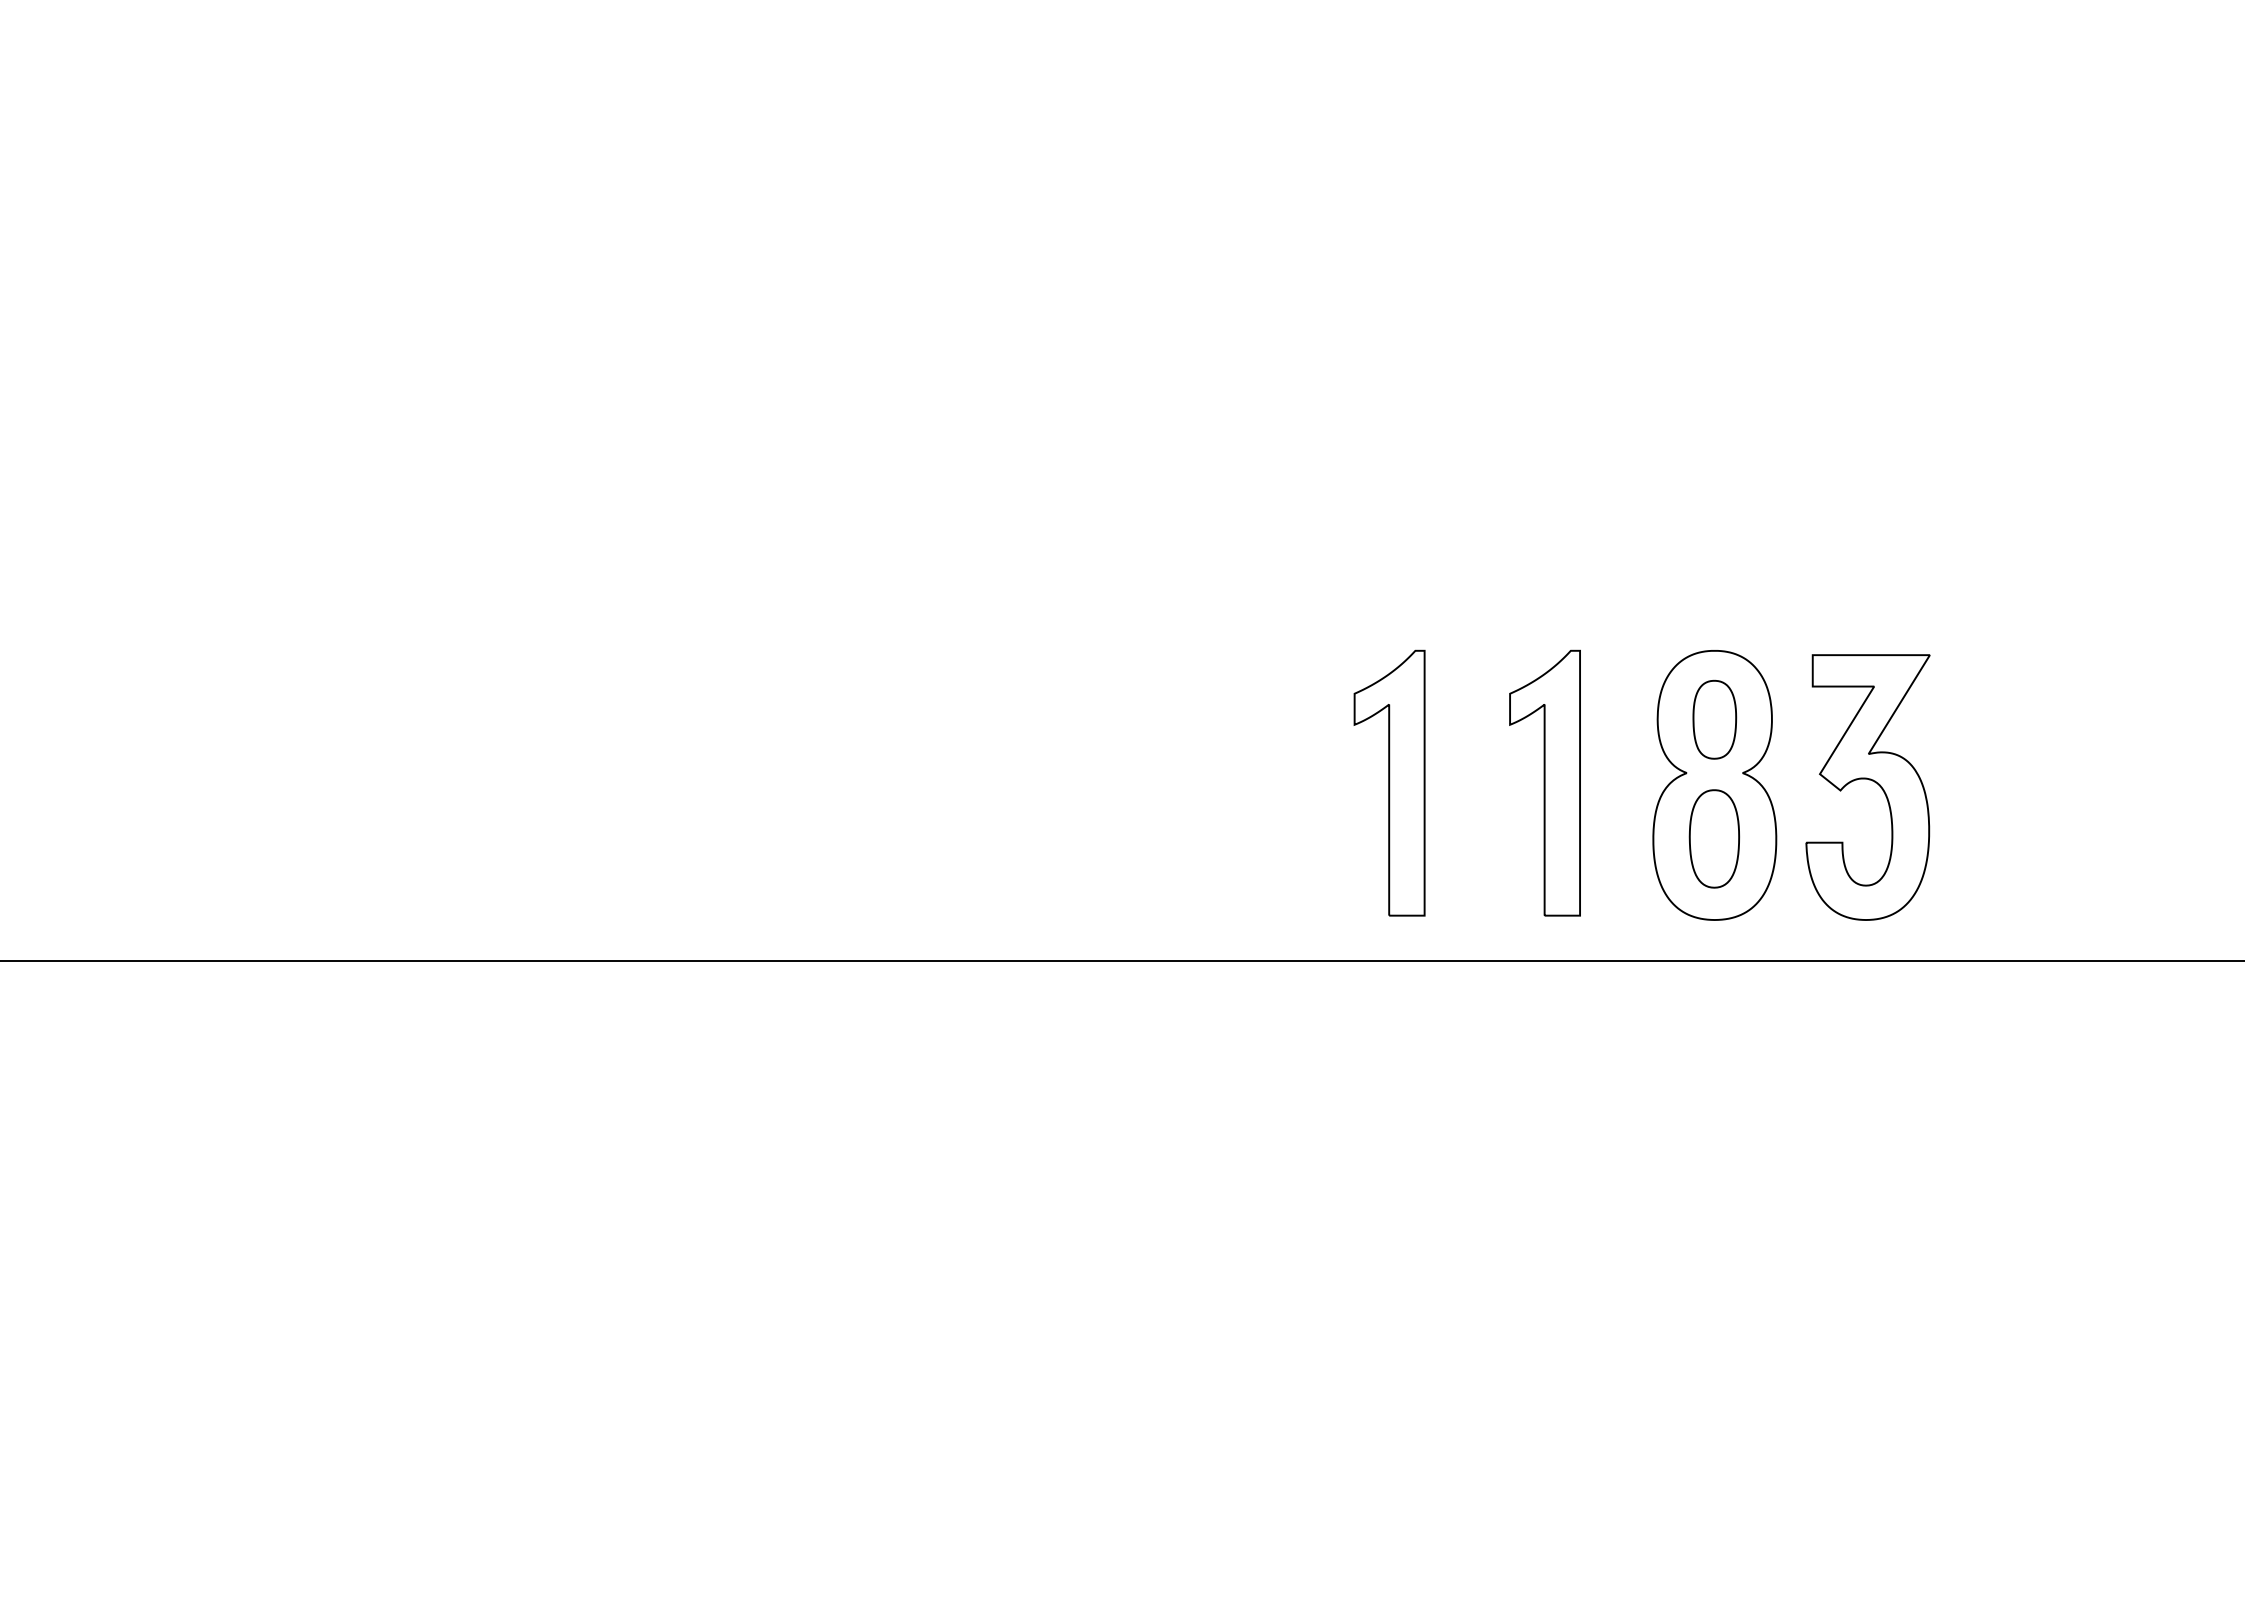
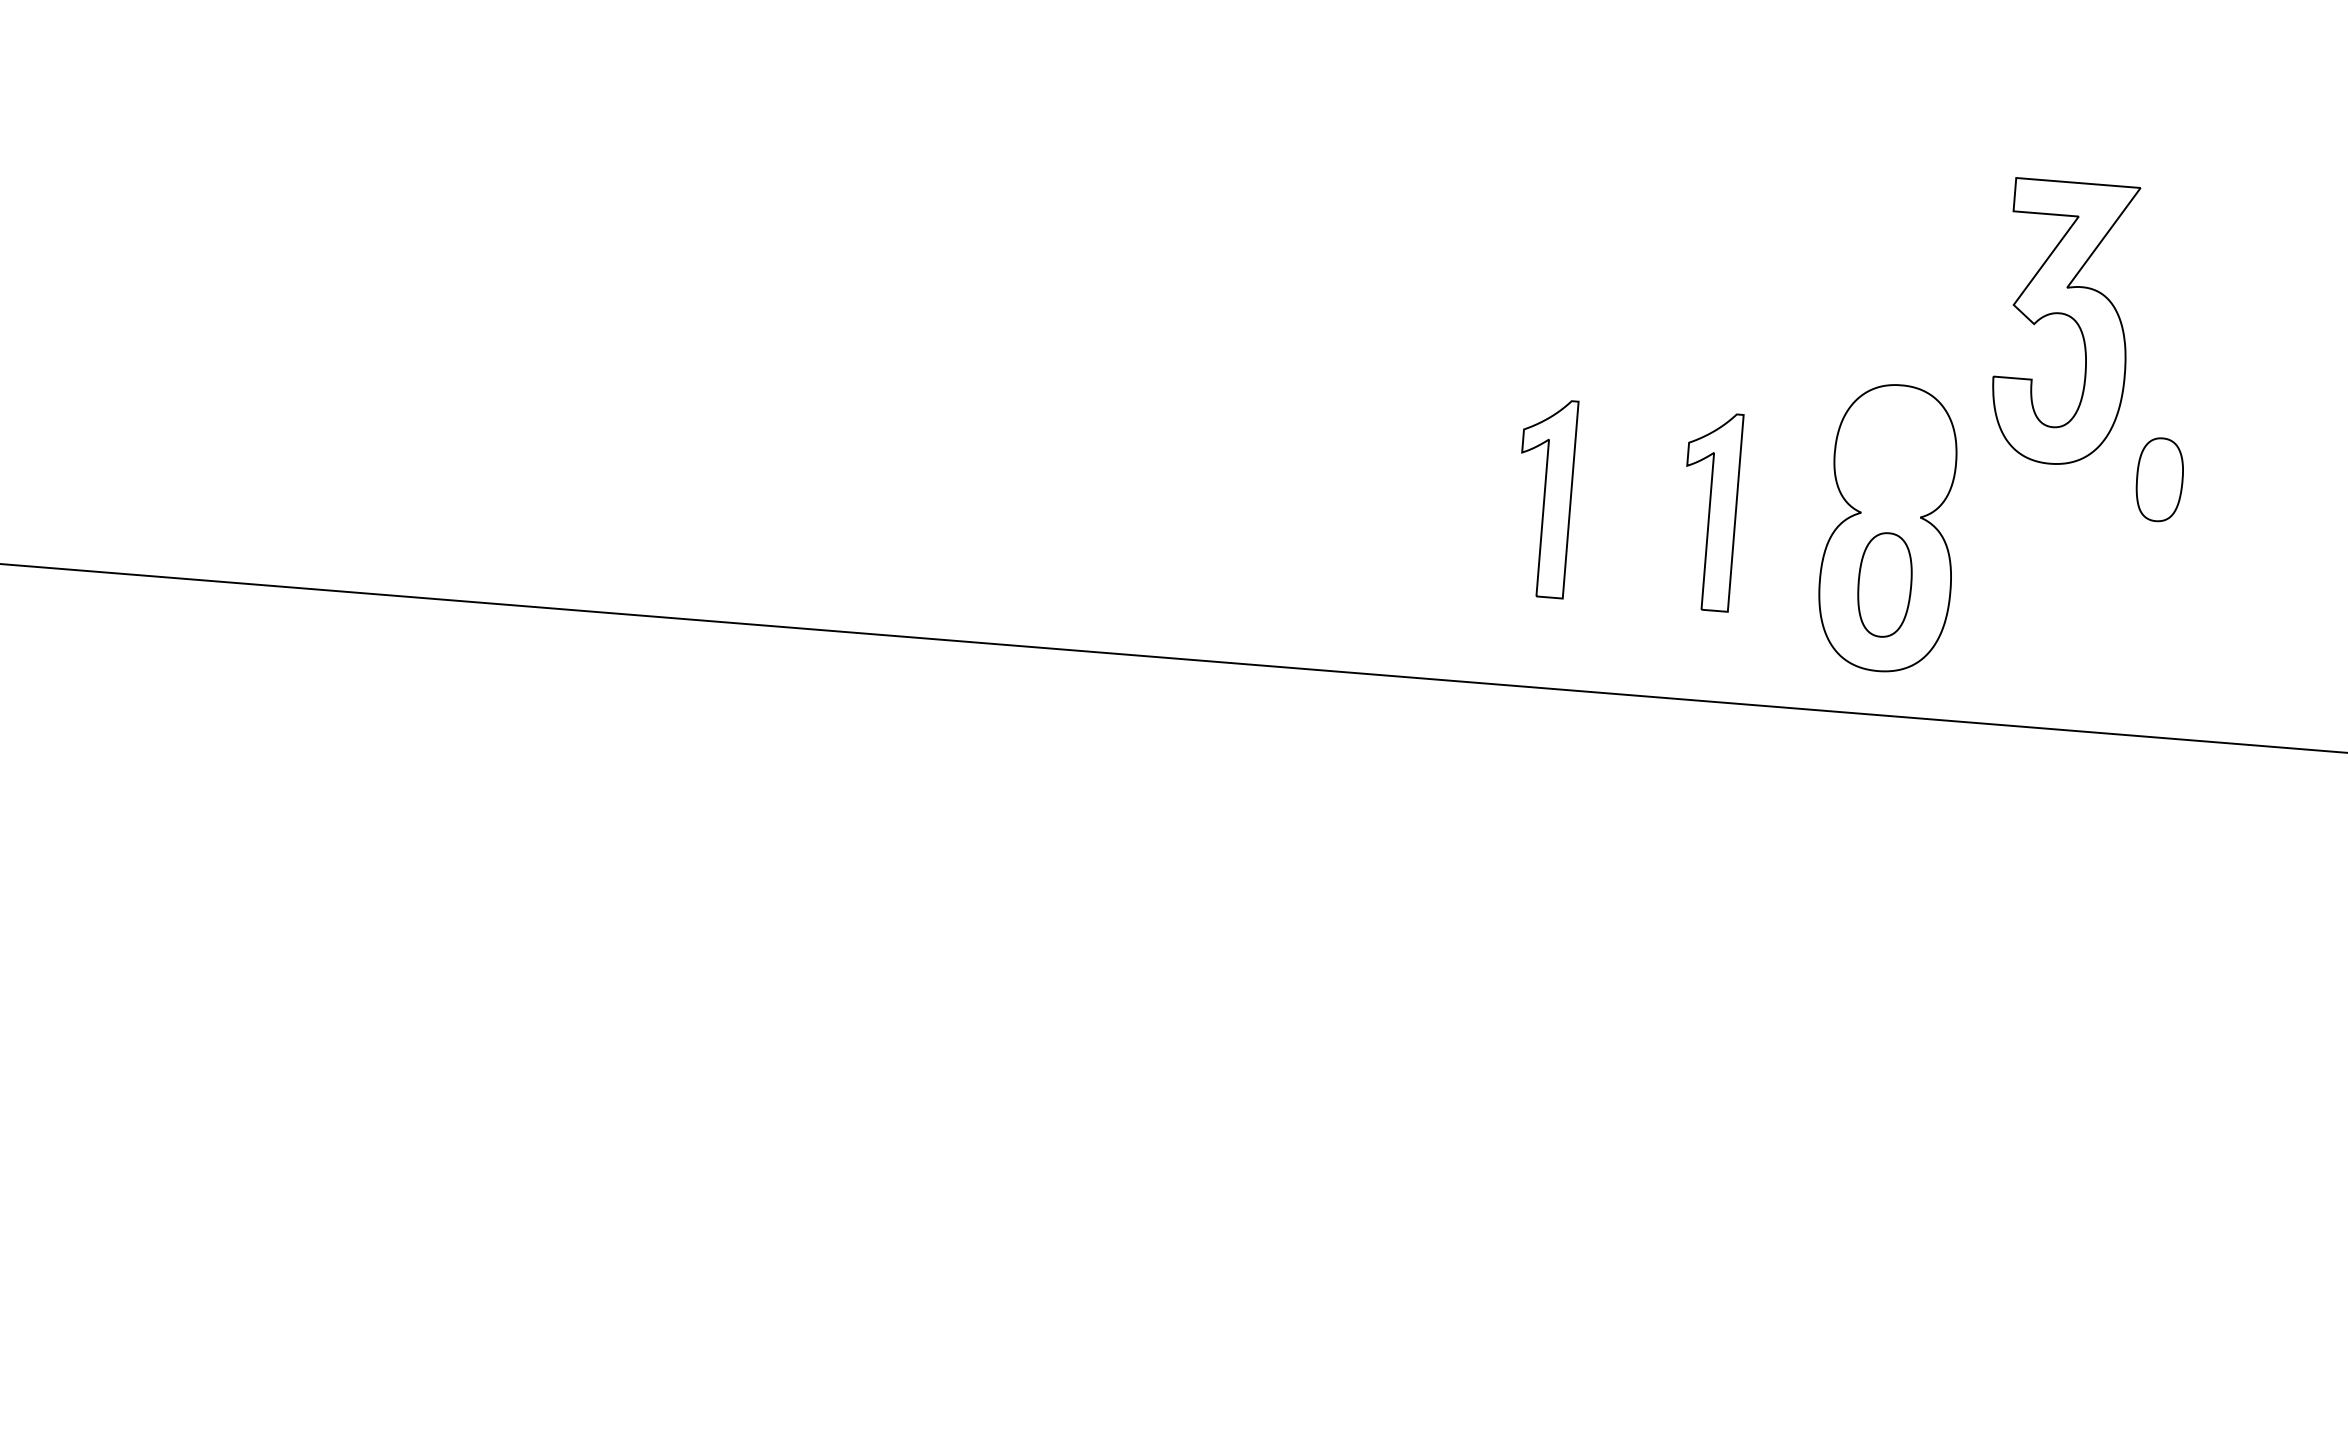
part: (1714, 719) -> (2159, 479), moved
part: (1869, 780) -> (2065, 315), moved
part: (1389, 782) -> (1544, 497), size x0.7
part: (1544, 782) -> (1709, 510), size x0.7

